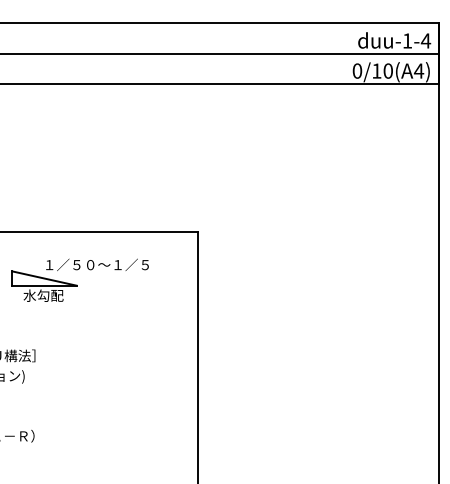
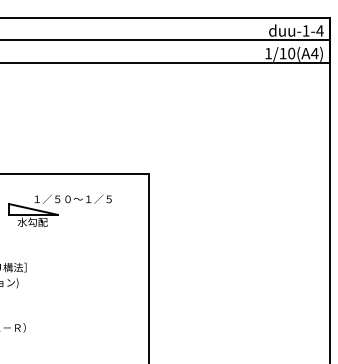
text: (357, 70) -> (268, 53), 0/10(A4) -> 1/10(A4)

